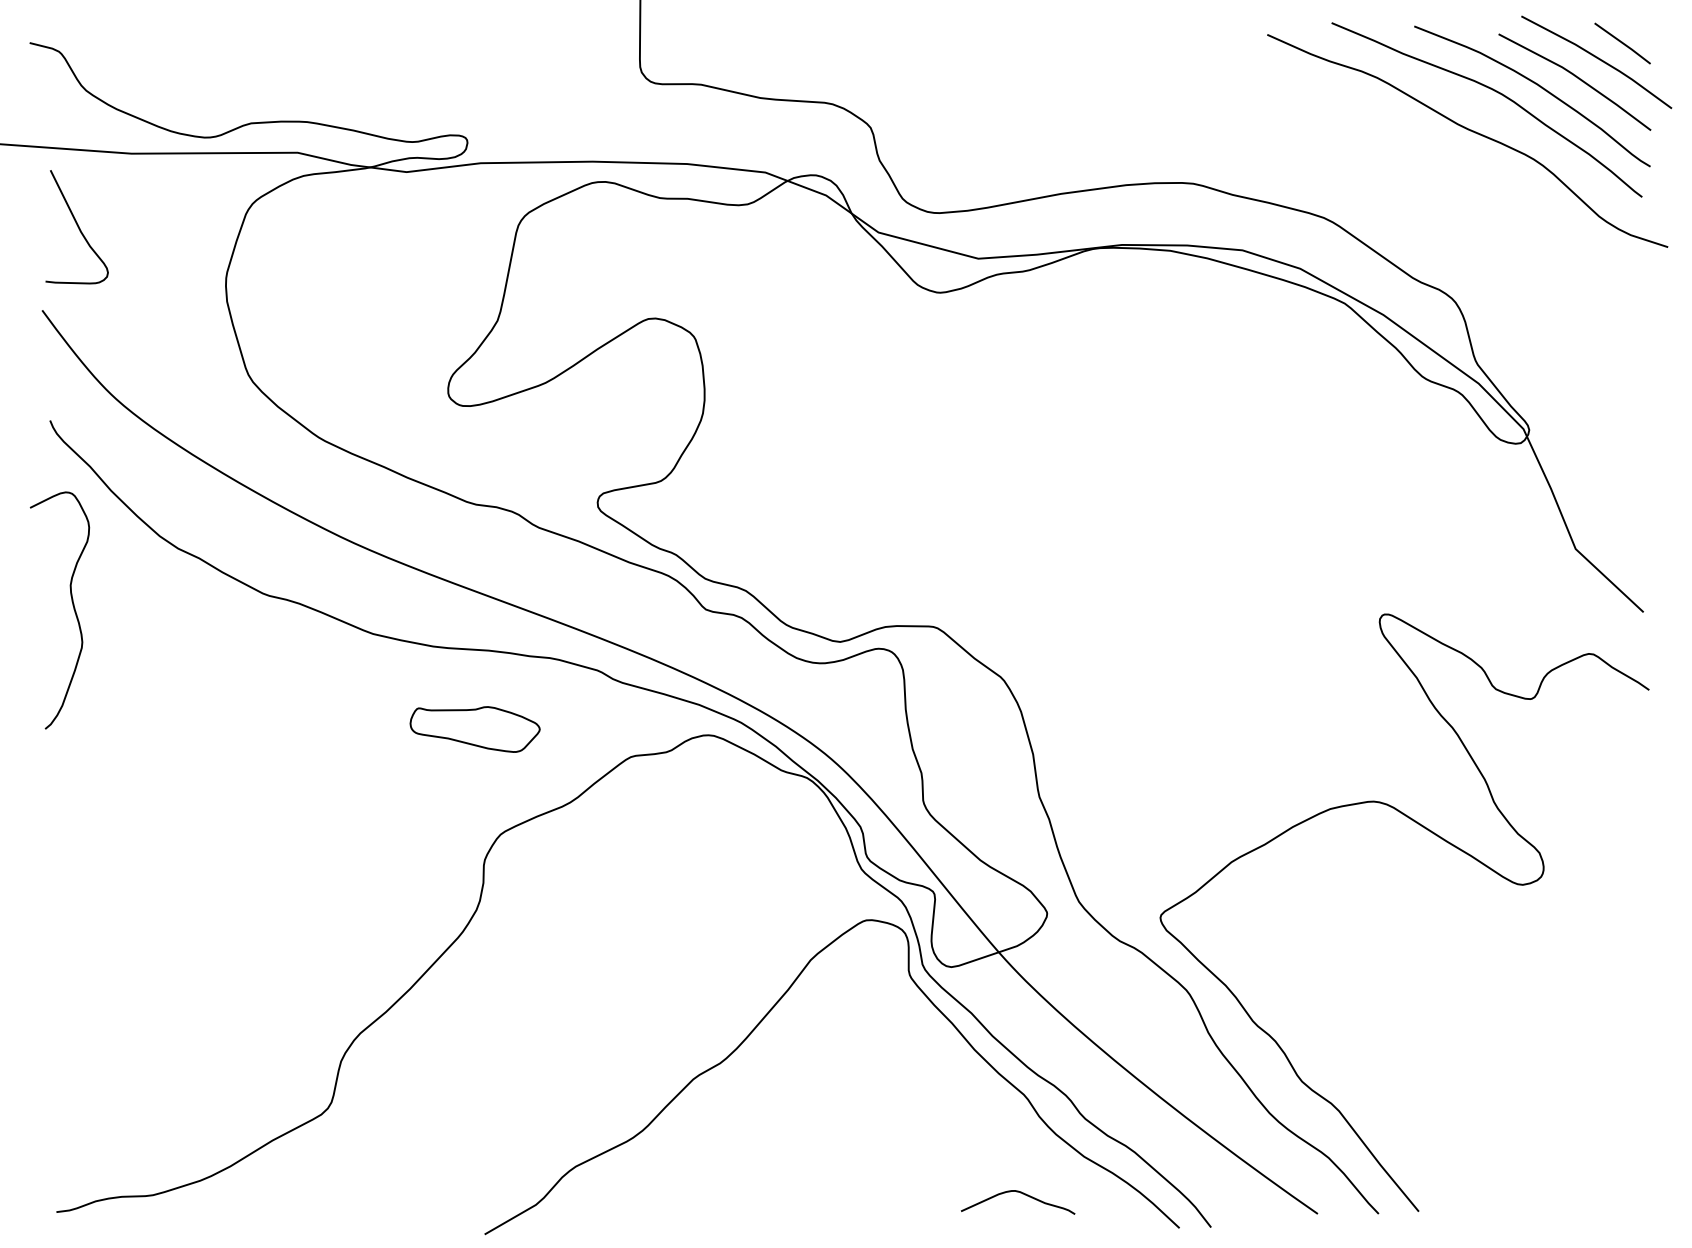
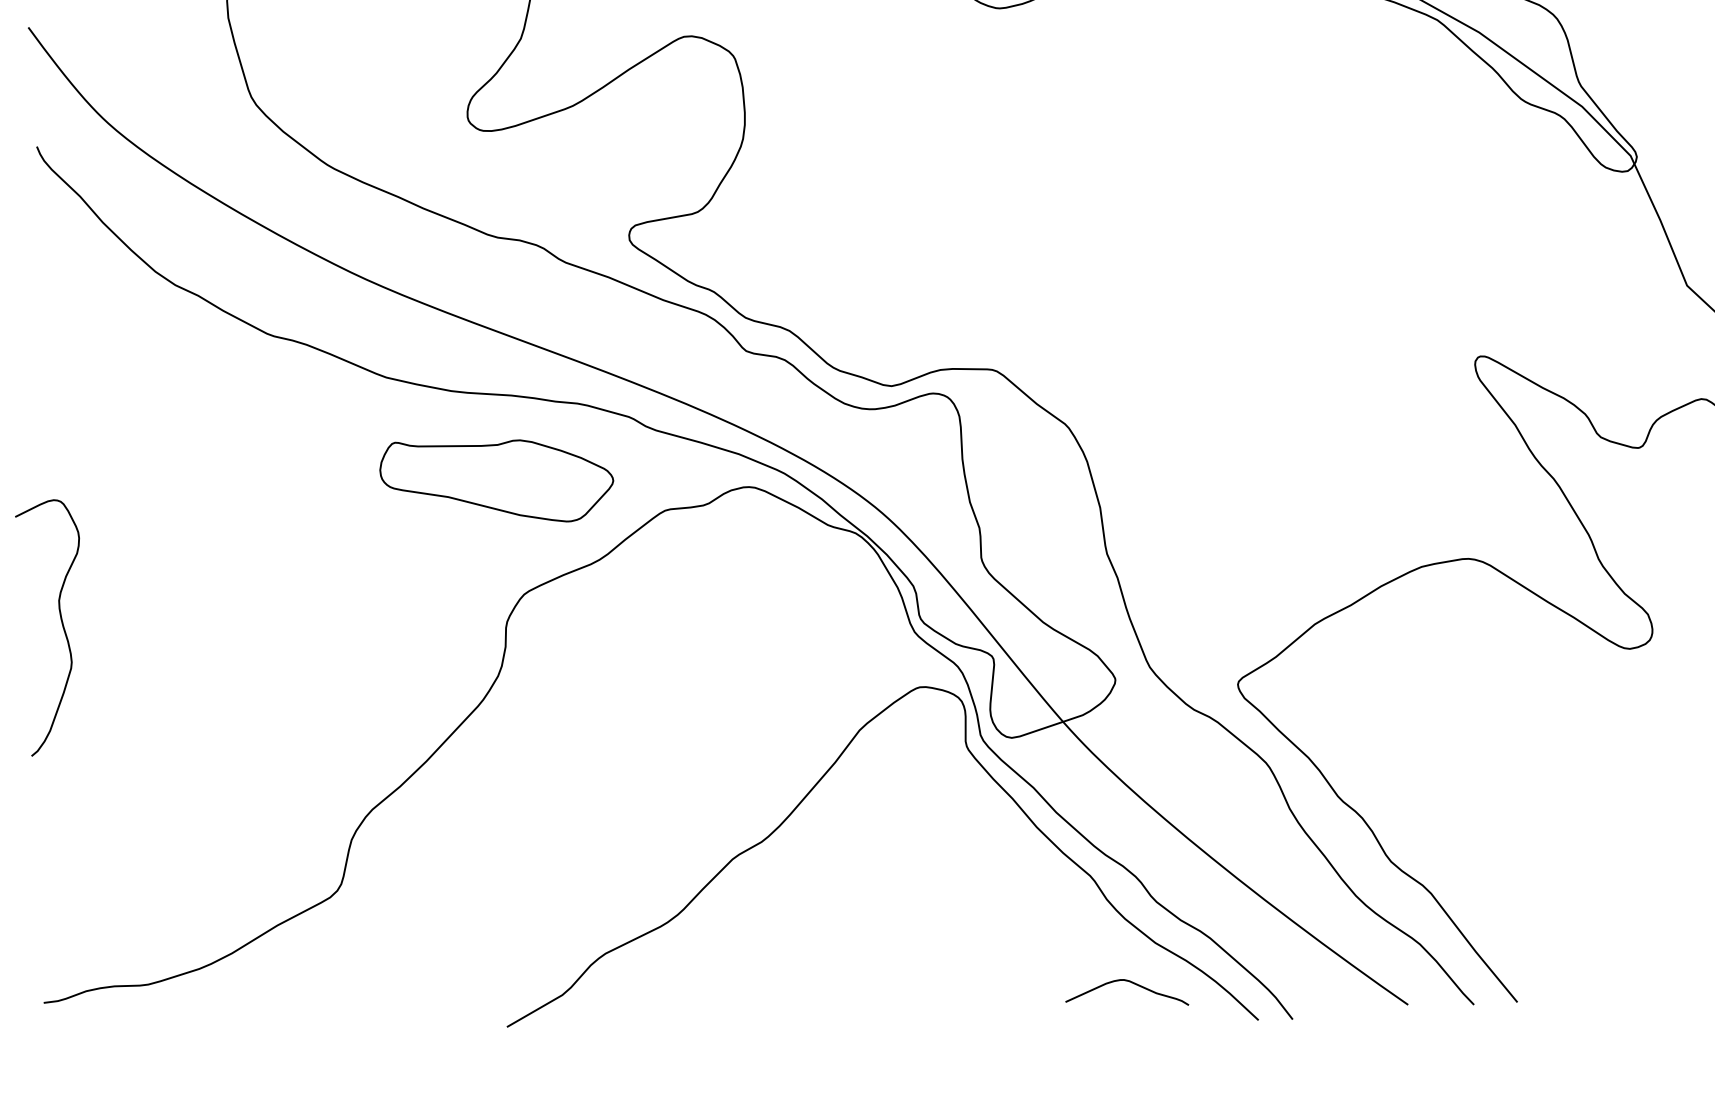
curve: (72, 605) -> (61, 622), moved
part: (474, 729) -> (495, 480), size x1.67
curve: (1022, 1194) -> (1131, 983), moved

